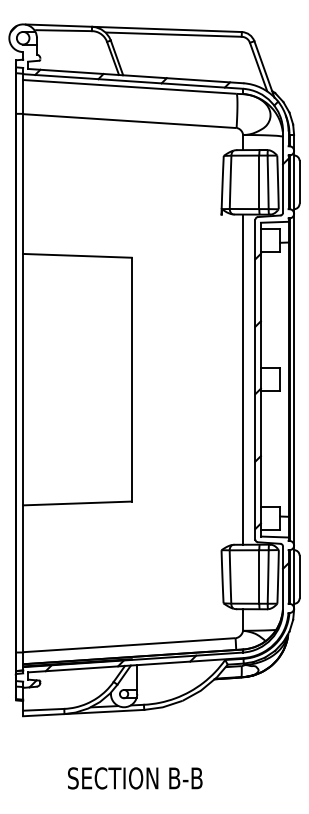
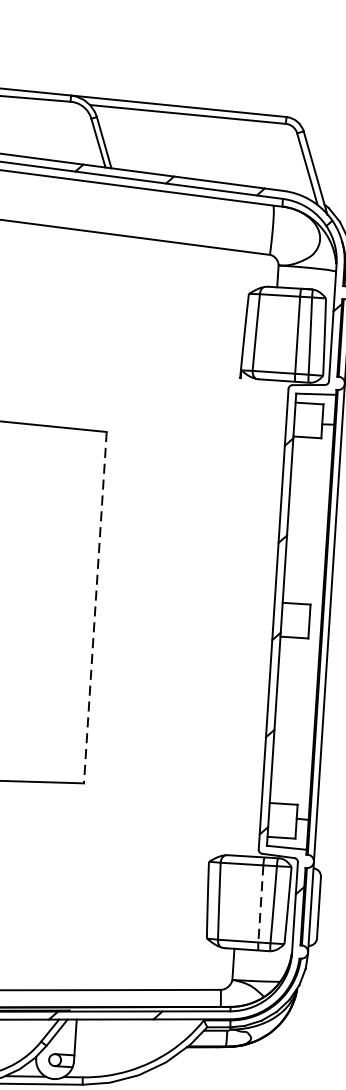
line: (131, 379) -> (95, 607), solid -> dashed
line: (243, 379) -> (256, 617), removed
line: (259, 576) -> (261, 903), solid -> dashed

